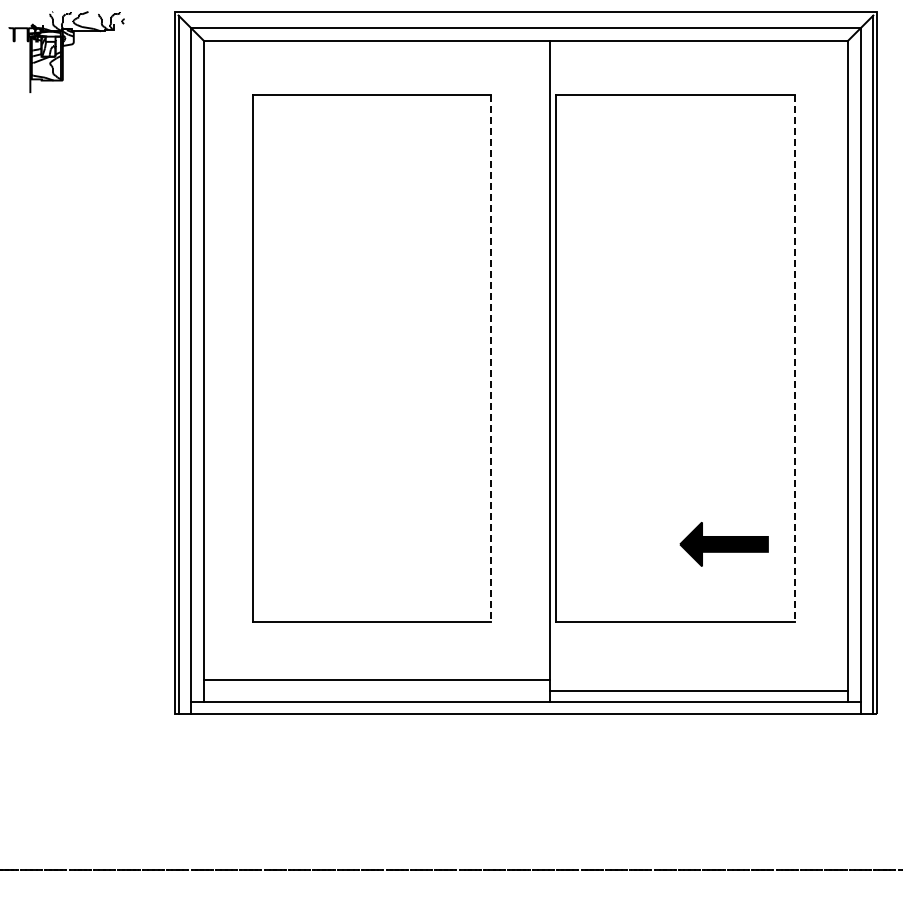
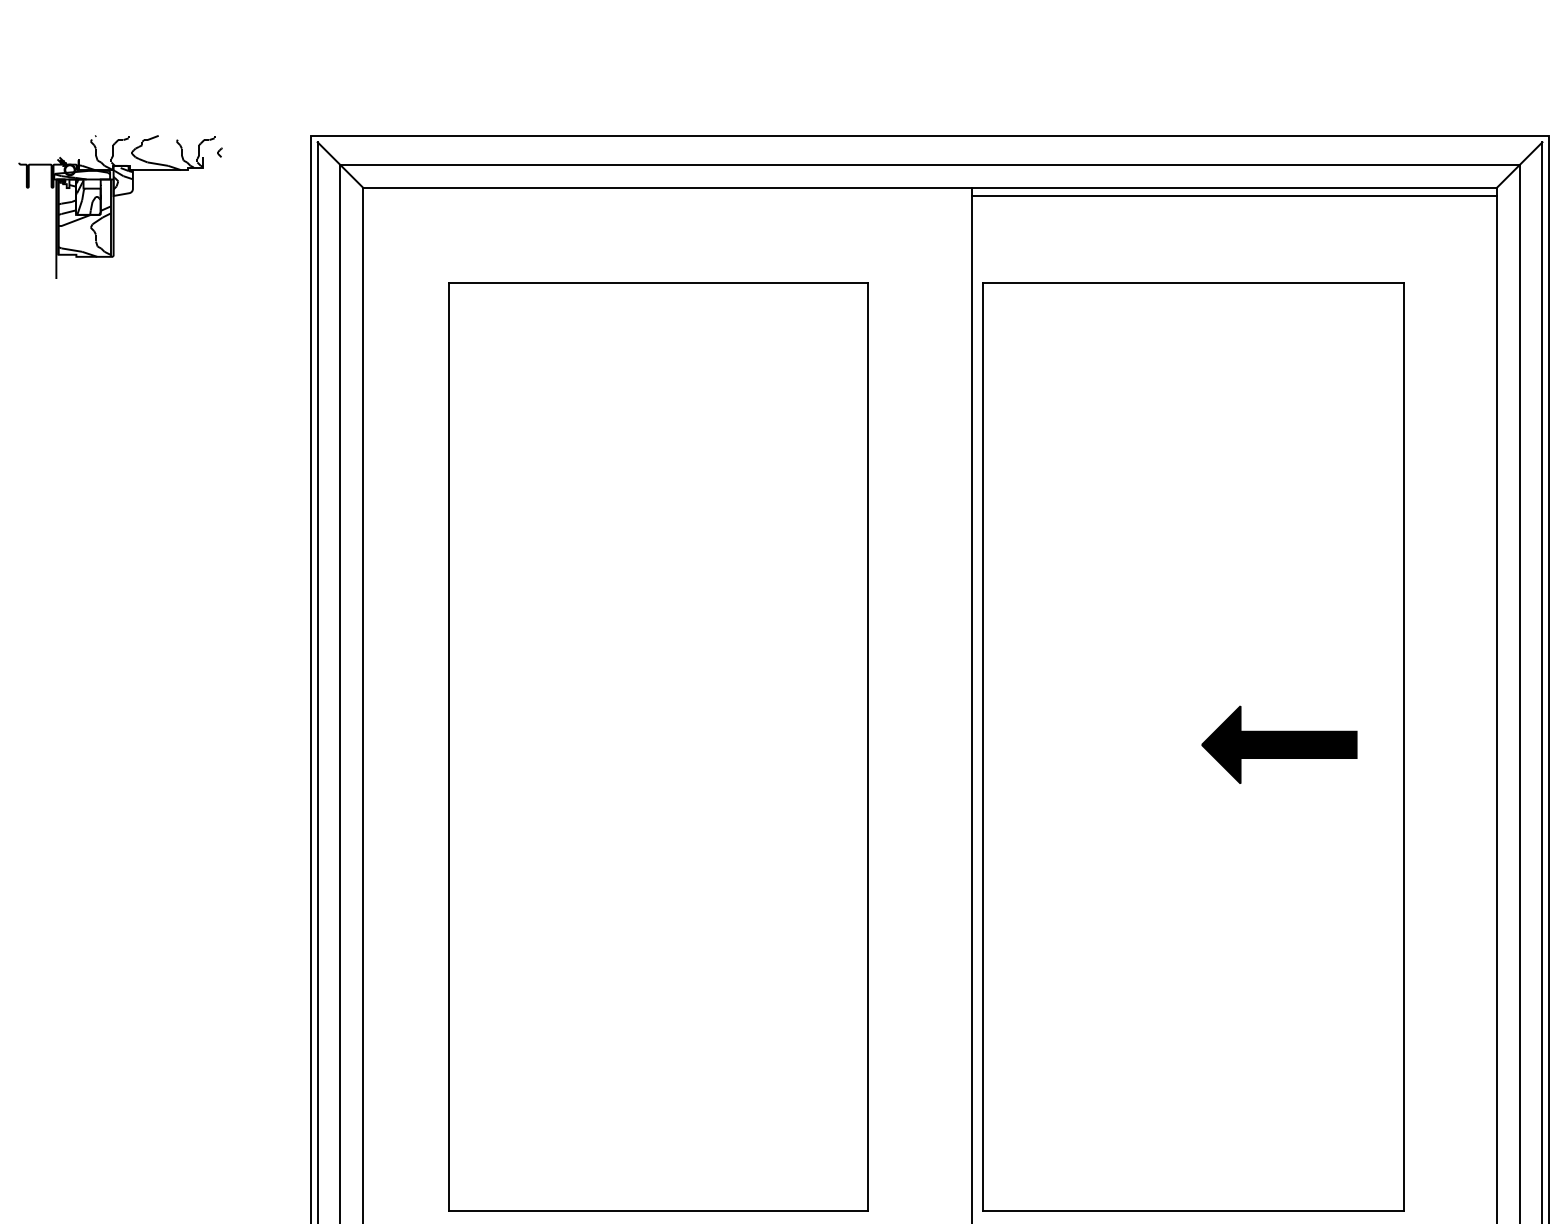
line: (698, 46) -> (1234, 196), added
line: (490, 358) -> (867, 746), dashed -> solid
line: (794, 358) -> (1403, 746), dashed -> solid
part: (723, 544) -> (1278, 745), moved

